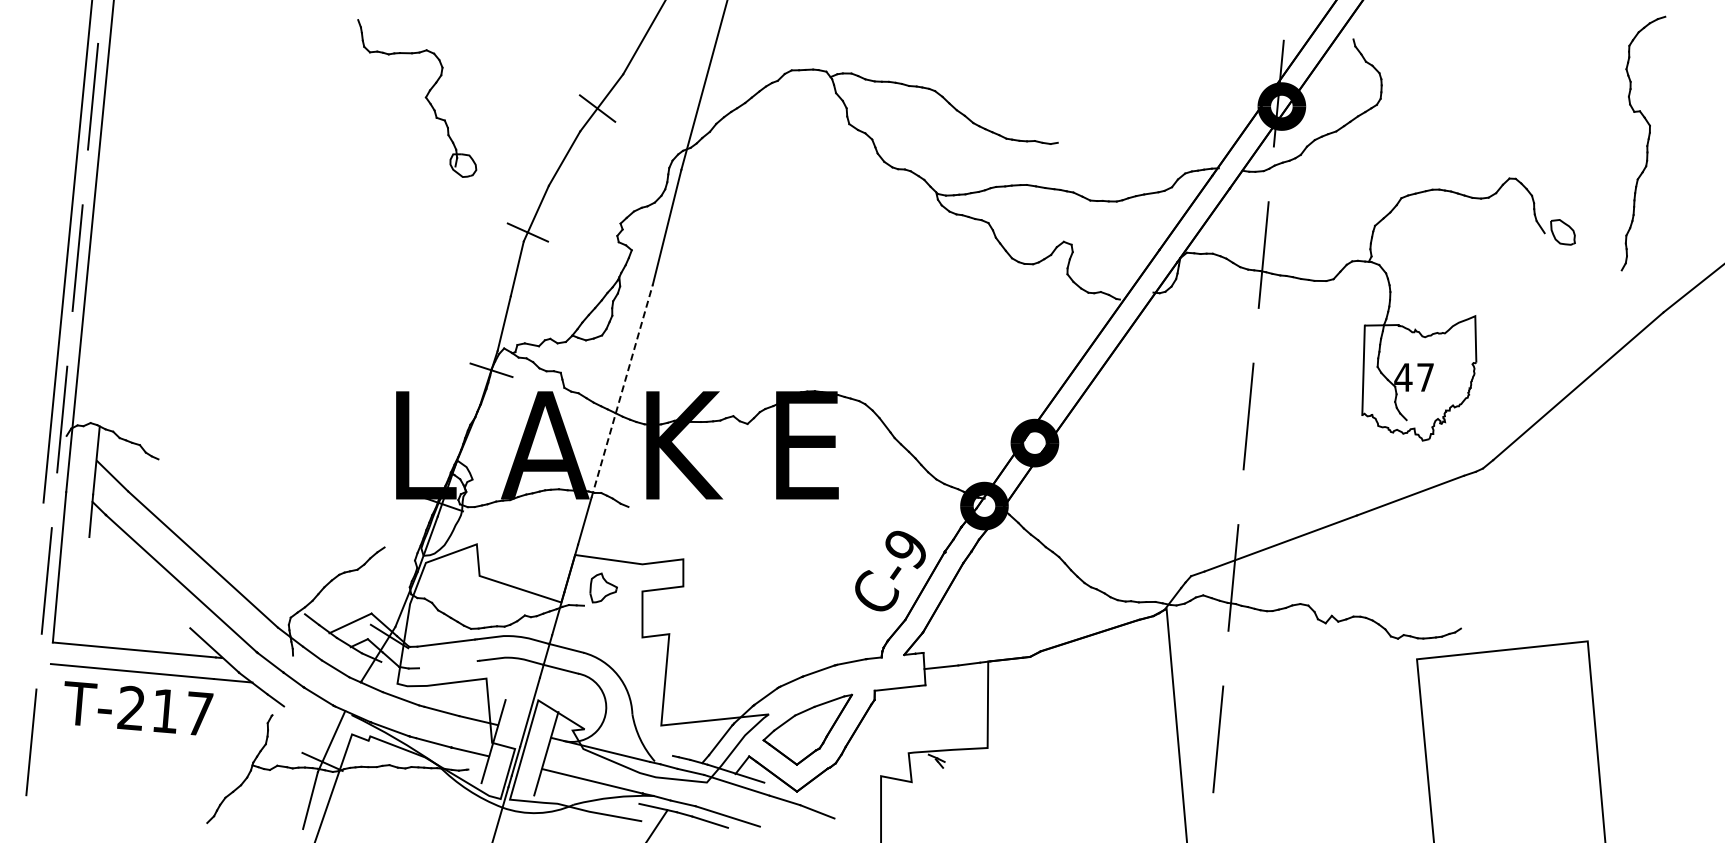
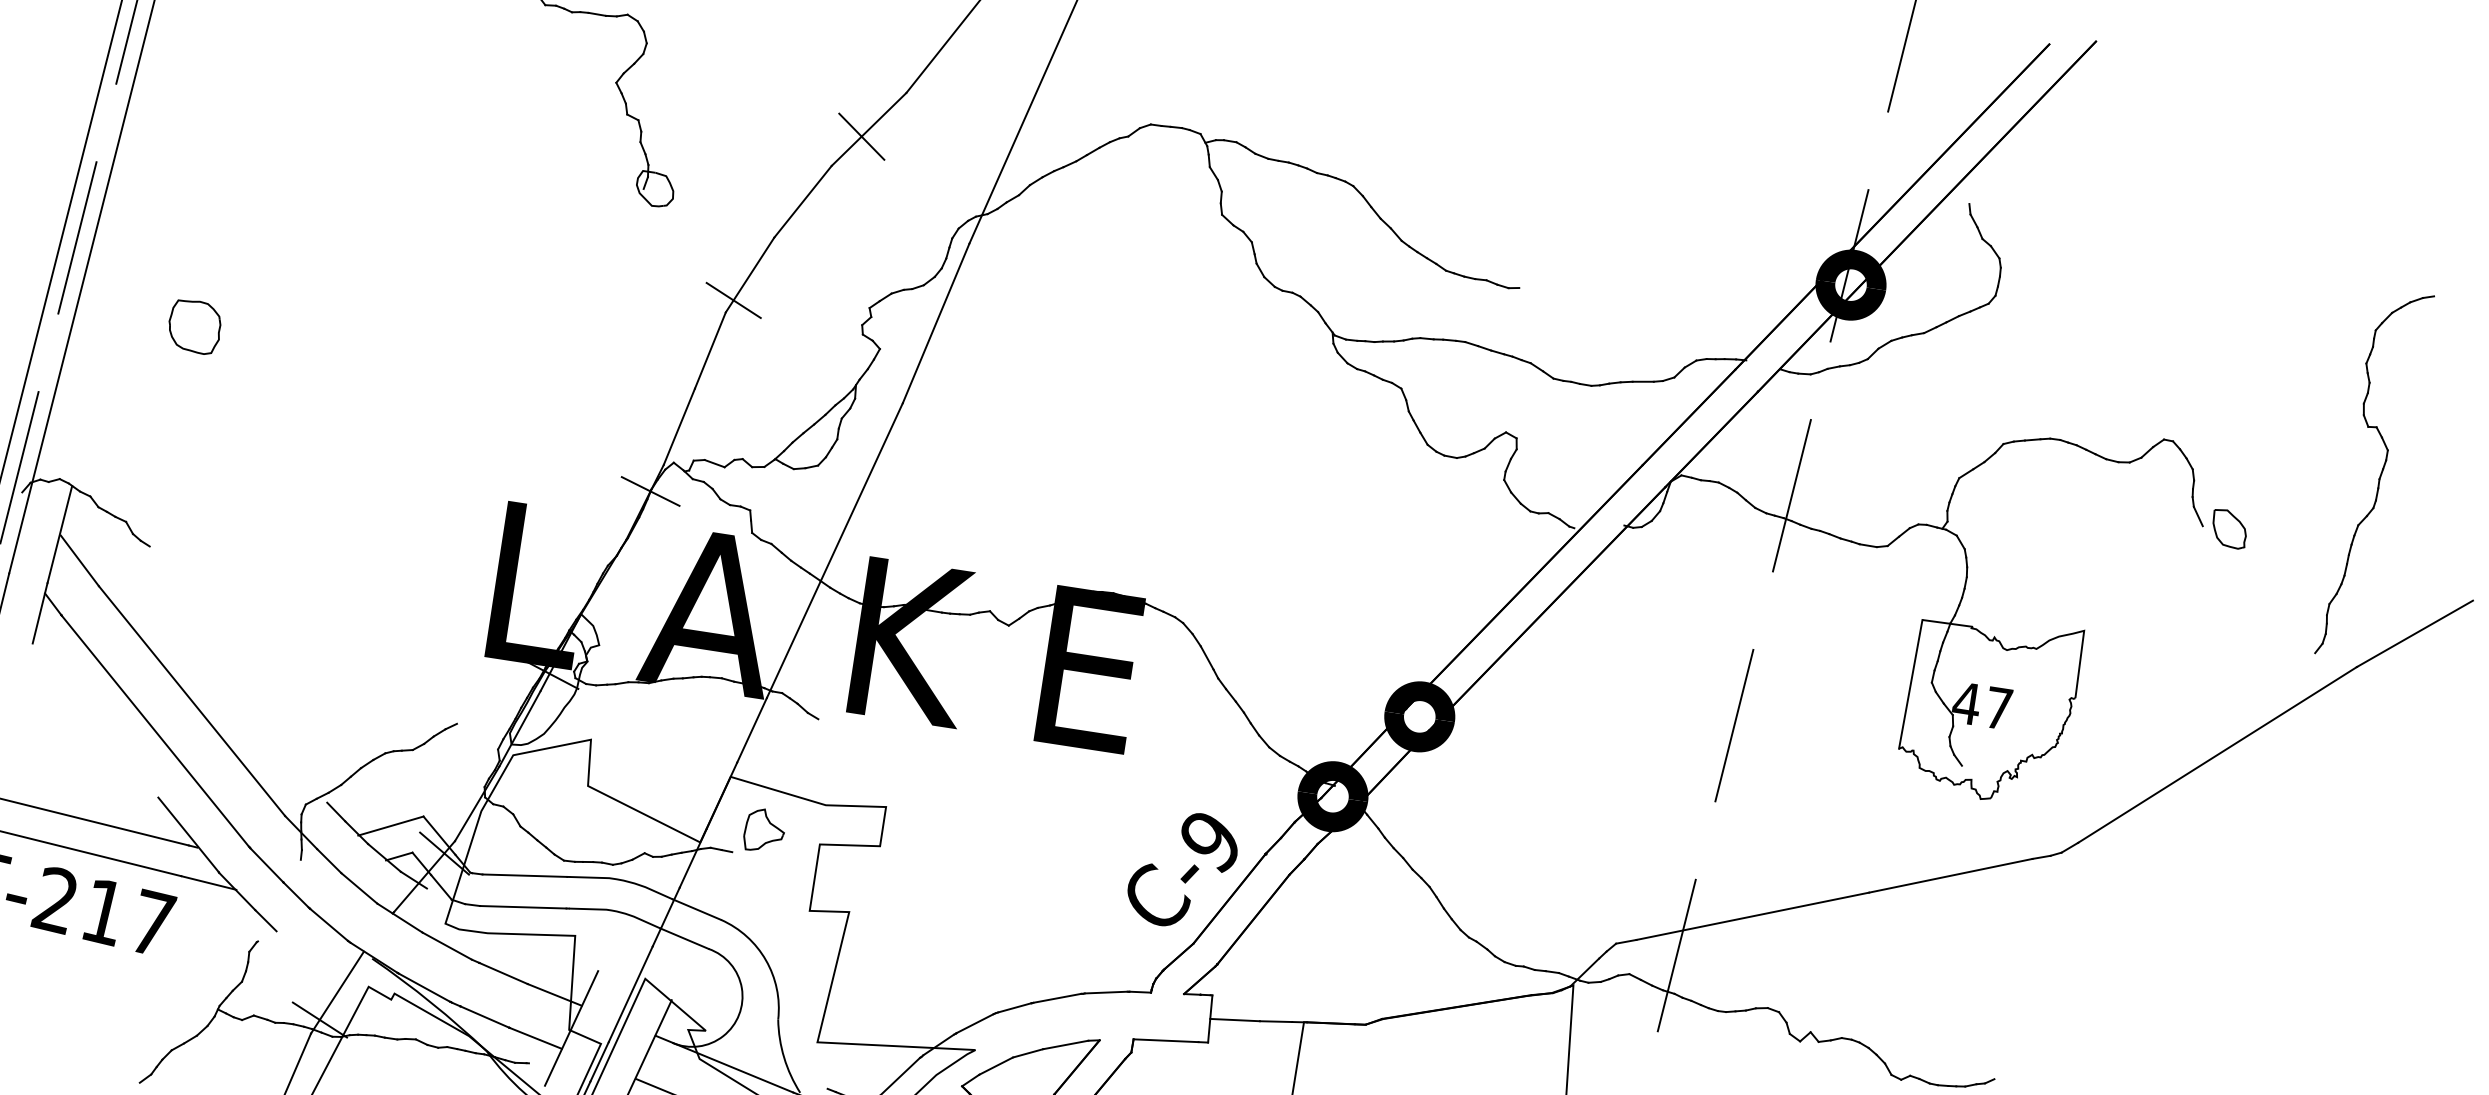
part: (1643, 143) -> (2374, 474), moved
part: (165, 305) -> (193, 325), added
line: (622, 390) -> (835, 549), dashed -> solid
line: (448, 664) -> (523, 907), added

